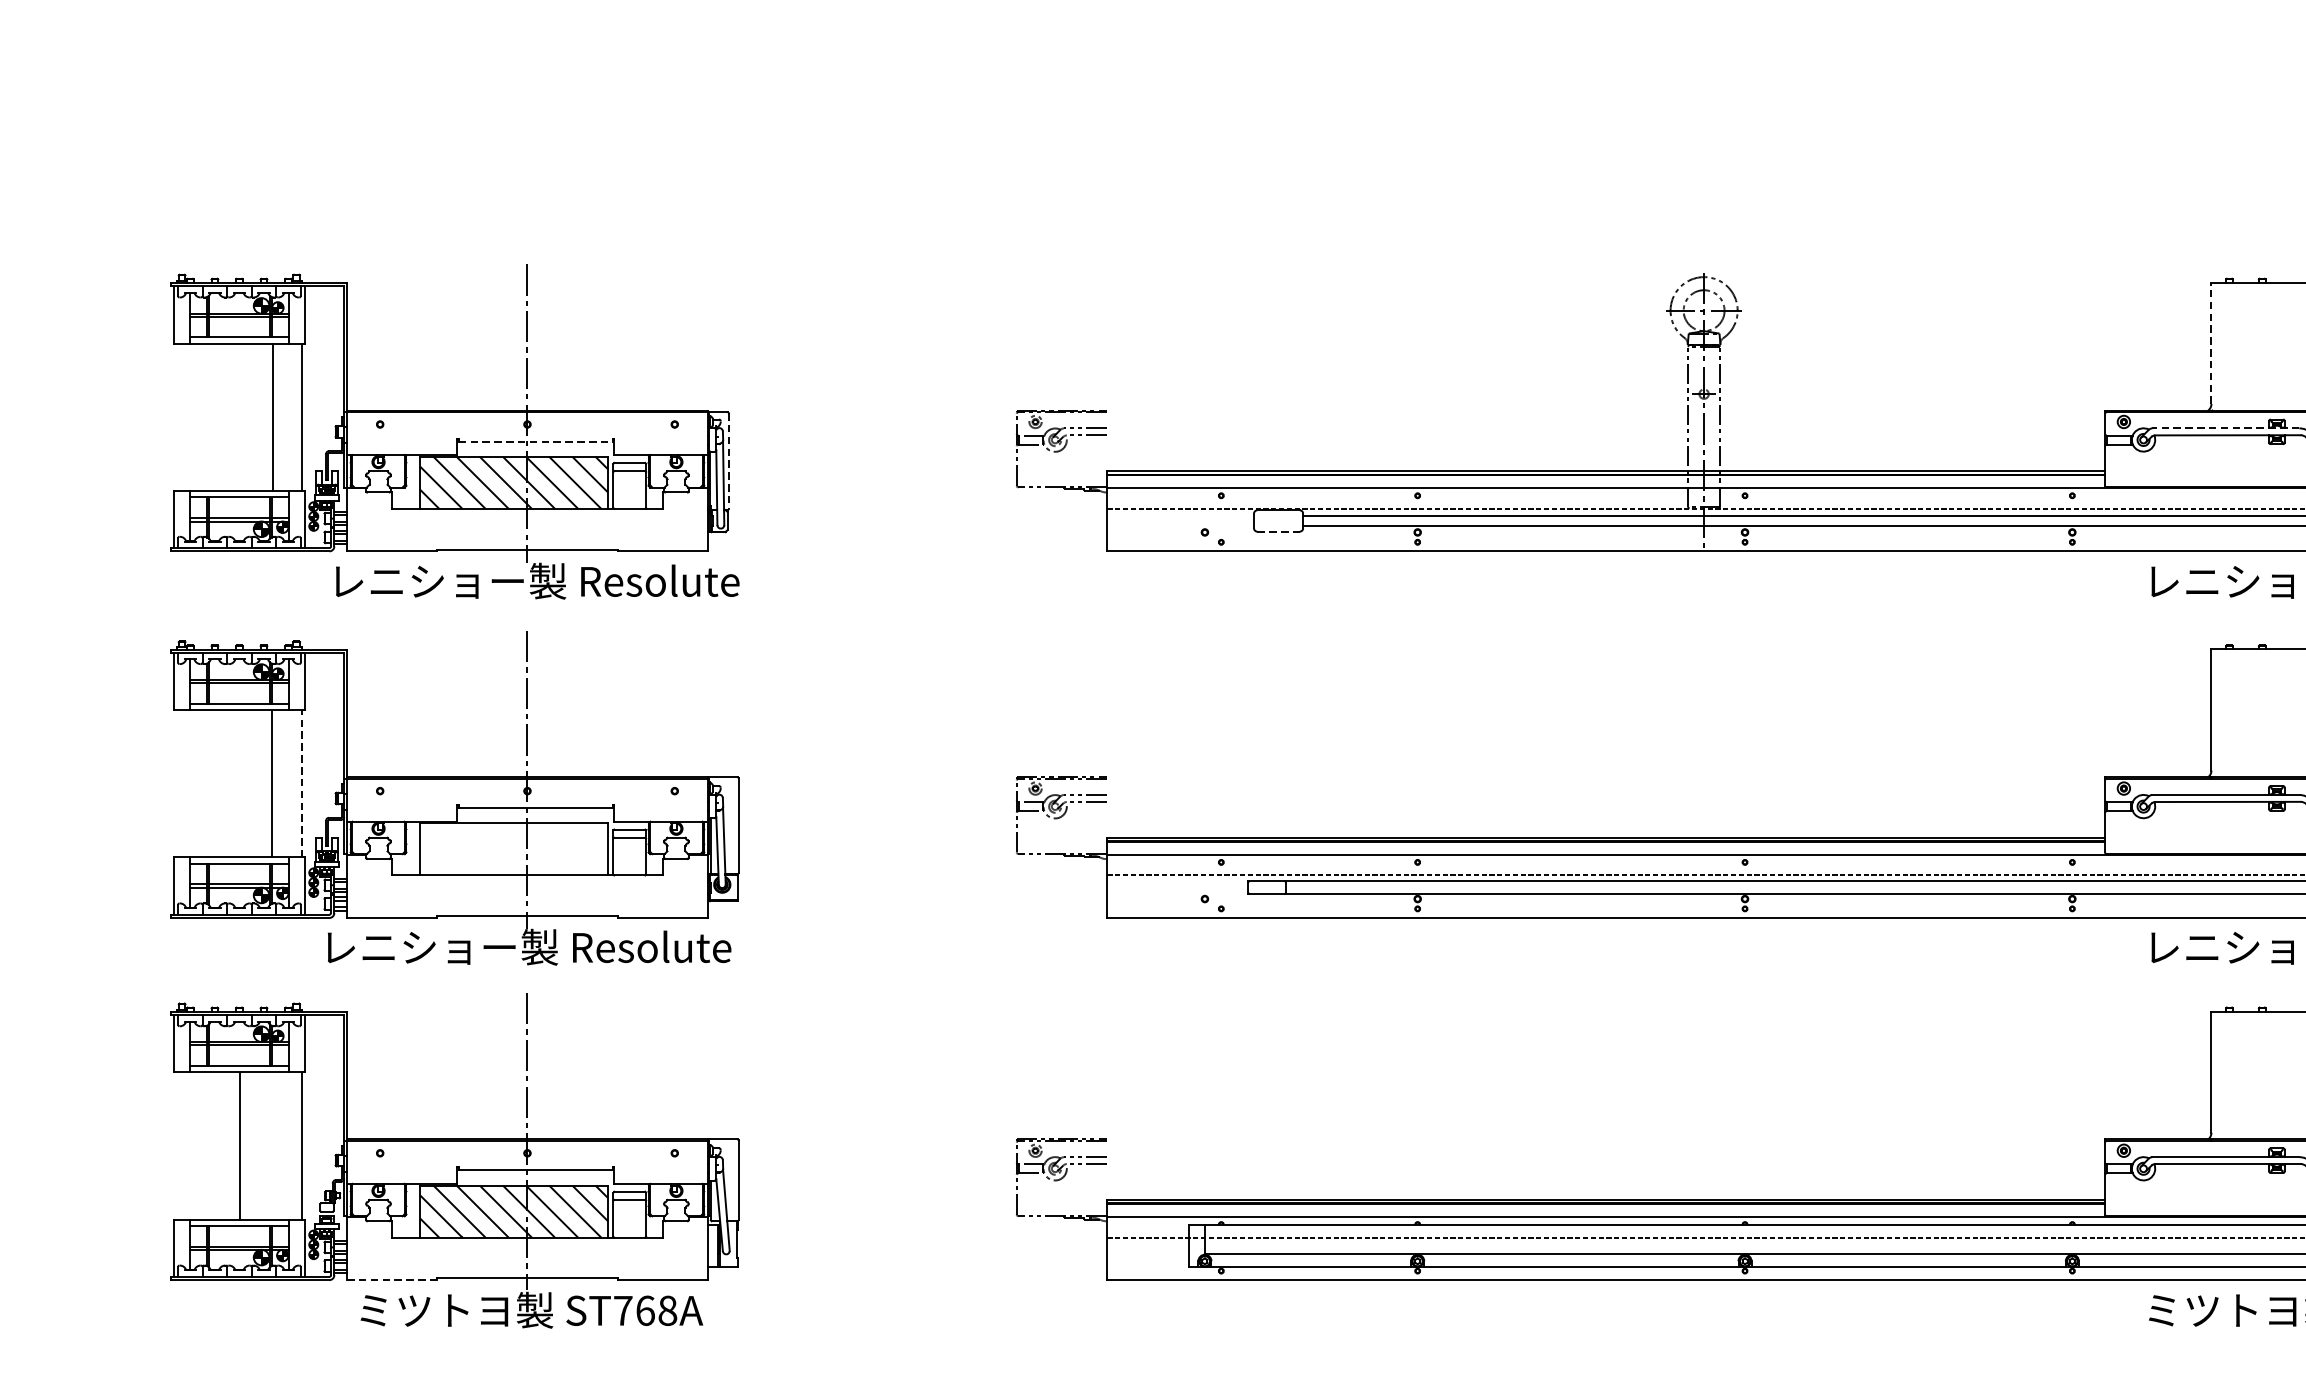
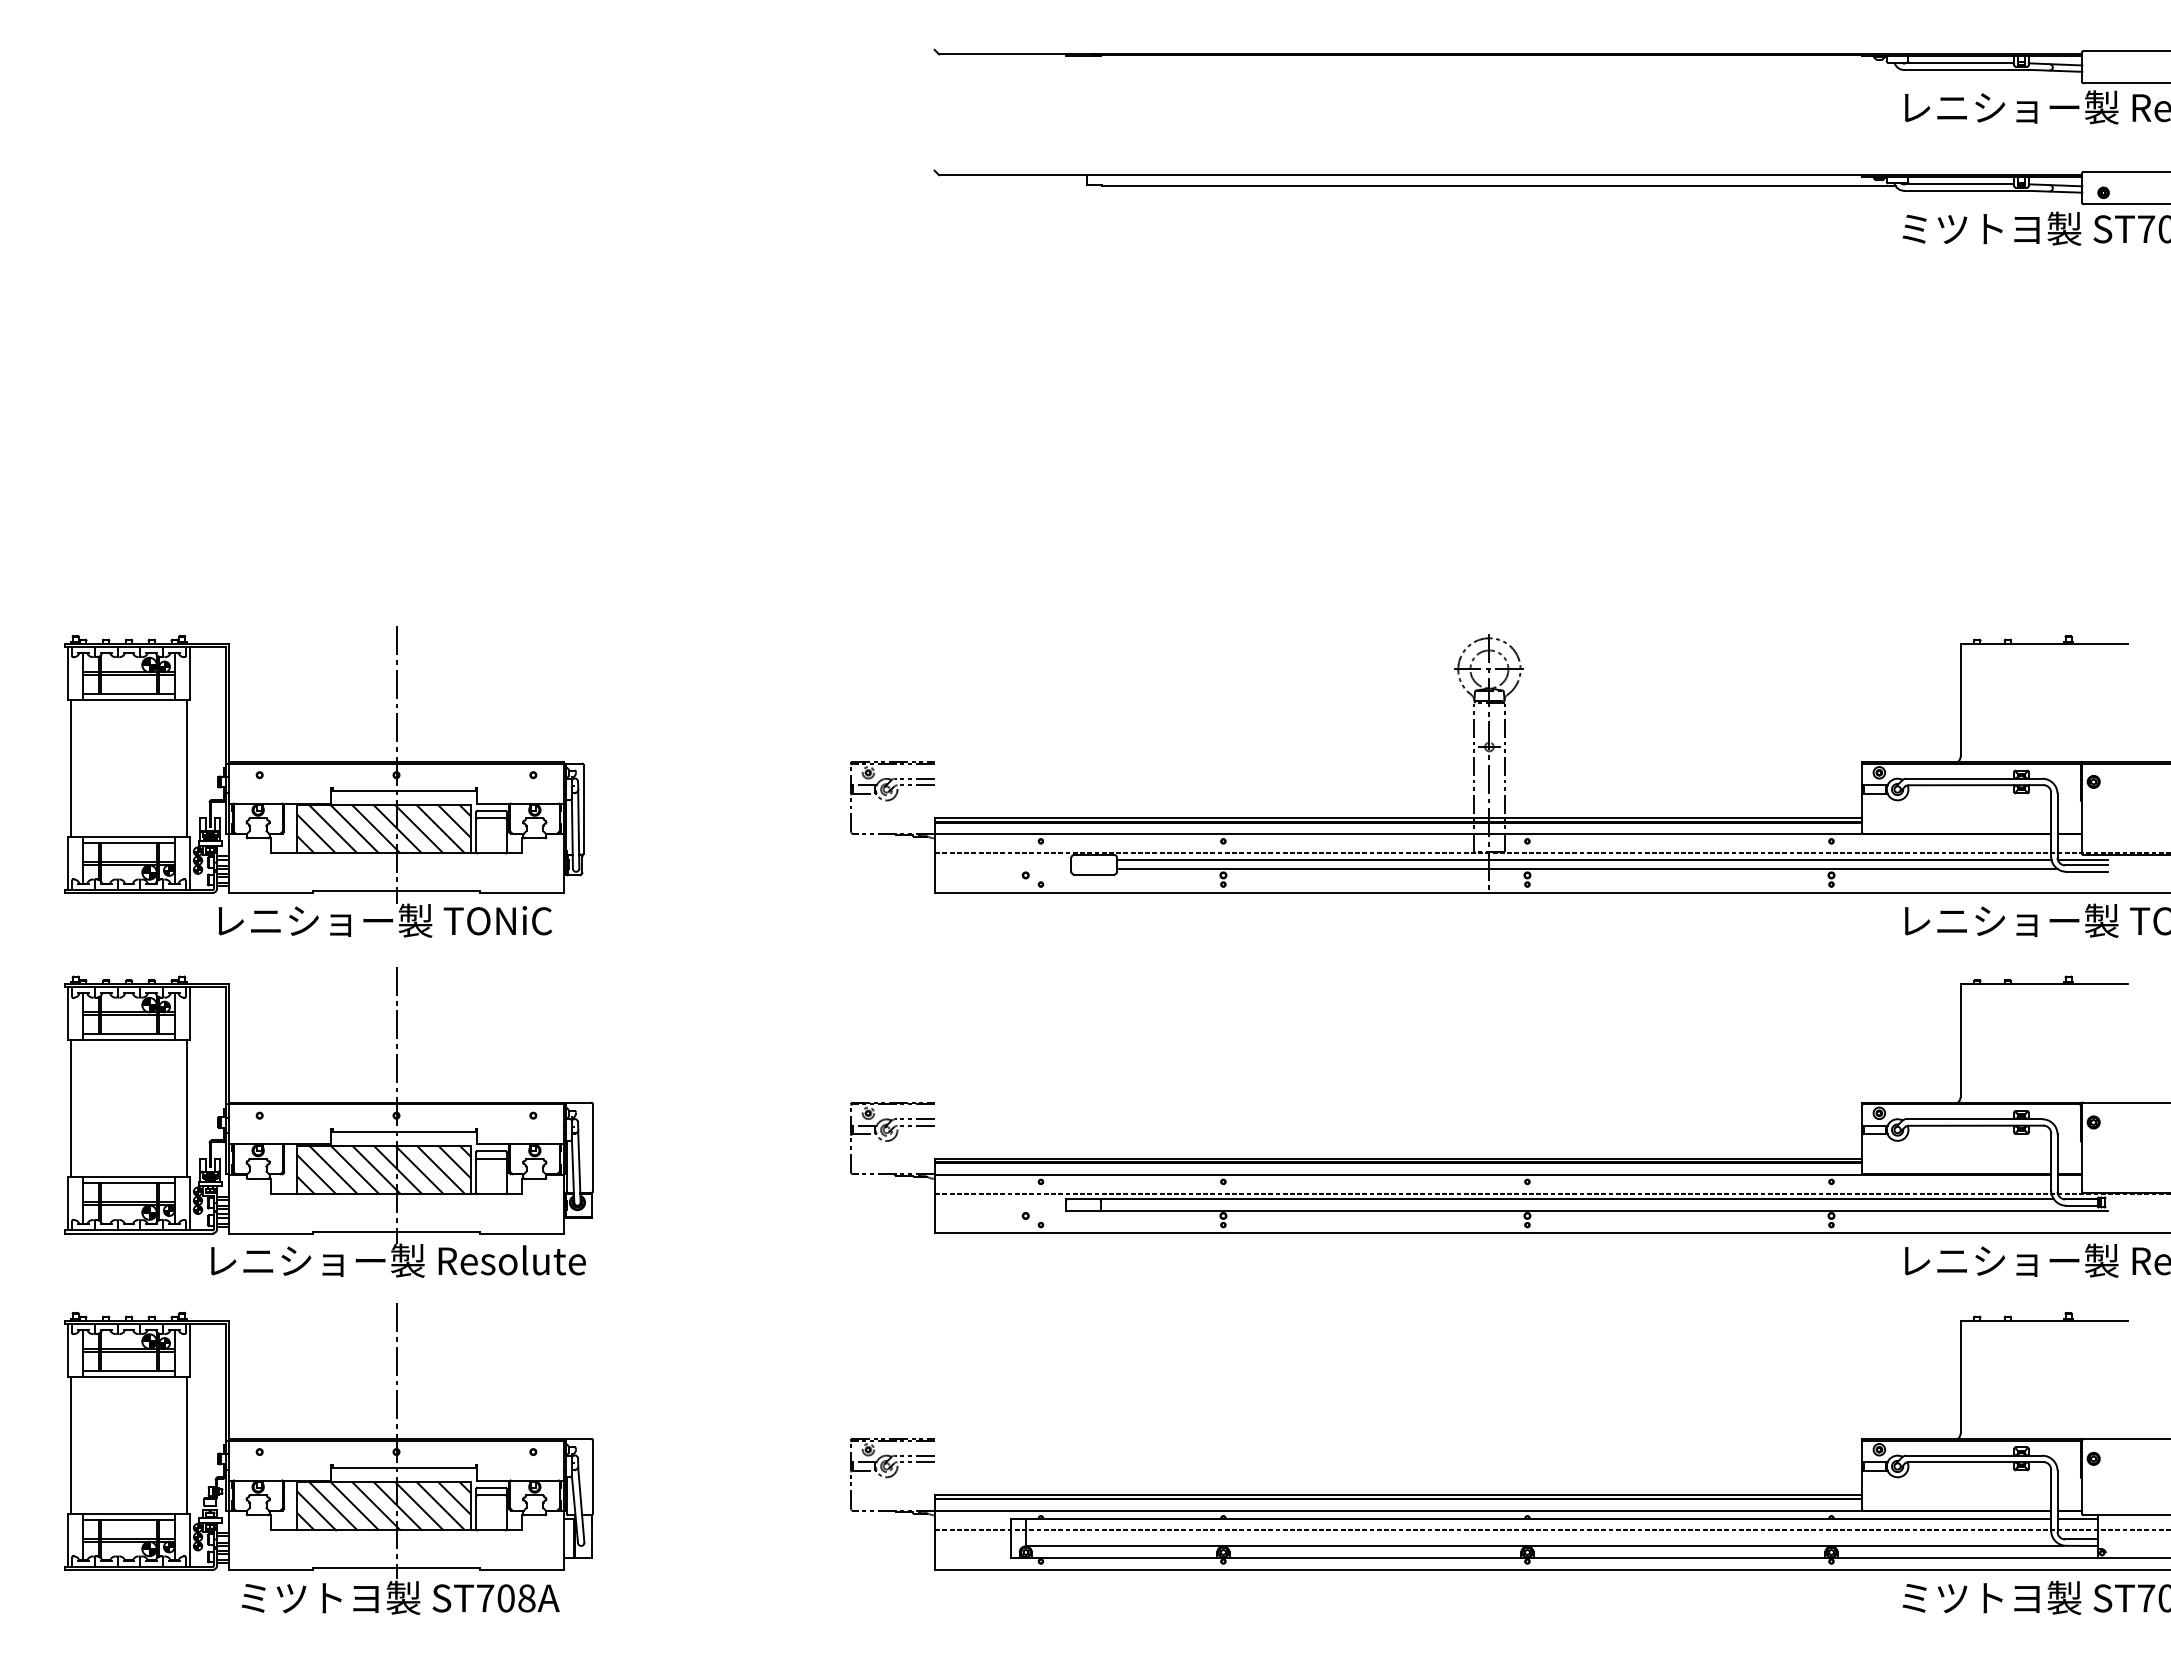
line: (2211, 343) -> (1960, 699), dashed -> solid
line: (273, 416) -> (71, 767), moved
line: (2225, 428) -> (1973, 778), dashed -> solid
line: (536, 442) -> (404, 791), dashed -> solid
line: (728, 461) -> (583, 809), dashed -> solid
line: (1278, 531) -> (1094, 874), dashed -> solid
text: (658, 580) -> (518, 920), レニショー製 Resolute -> レニショー製 TONiC
line: (272, 783) -> (71, 1108), moved
line: (301, 783) -> (186, 1108), dashed -> solid
hatch: (513, 849) -> (383, 1169), added
line: (240, 1145) -> (71, 1444), moved
line: (392, 1279) -> (271, 1569), dashed -> solid
text: (644, 1310) -> (505, 1598), ST768A -> ST708A

